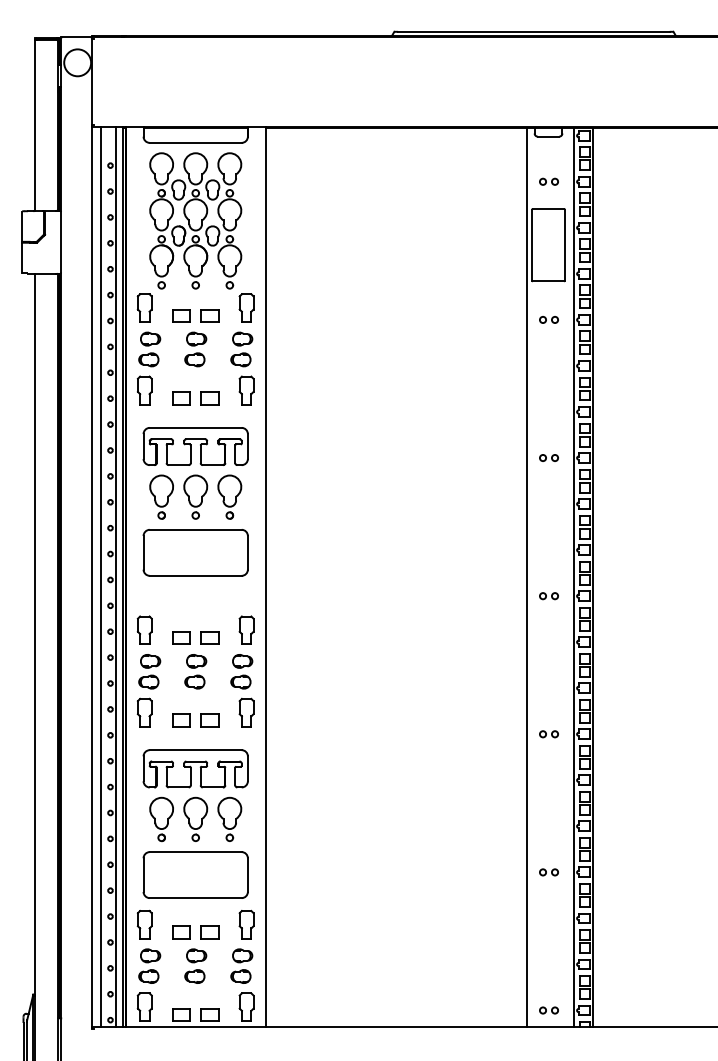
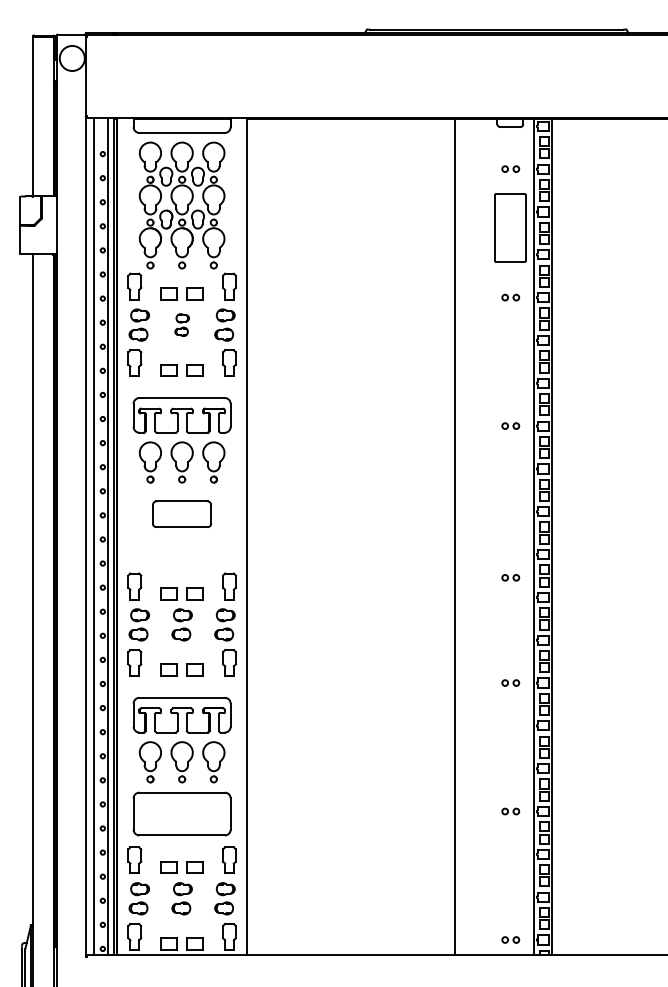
part: (195, 349) -> (181, 325), size x0.7
part: (195, 552) -> (181, 513), size x0.6
line: (526, 577) -> (454, 537), moved
part: (548, 596) -> (510, 578), moved

